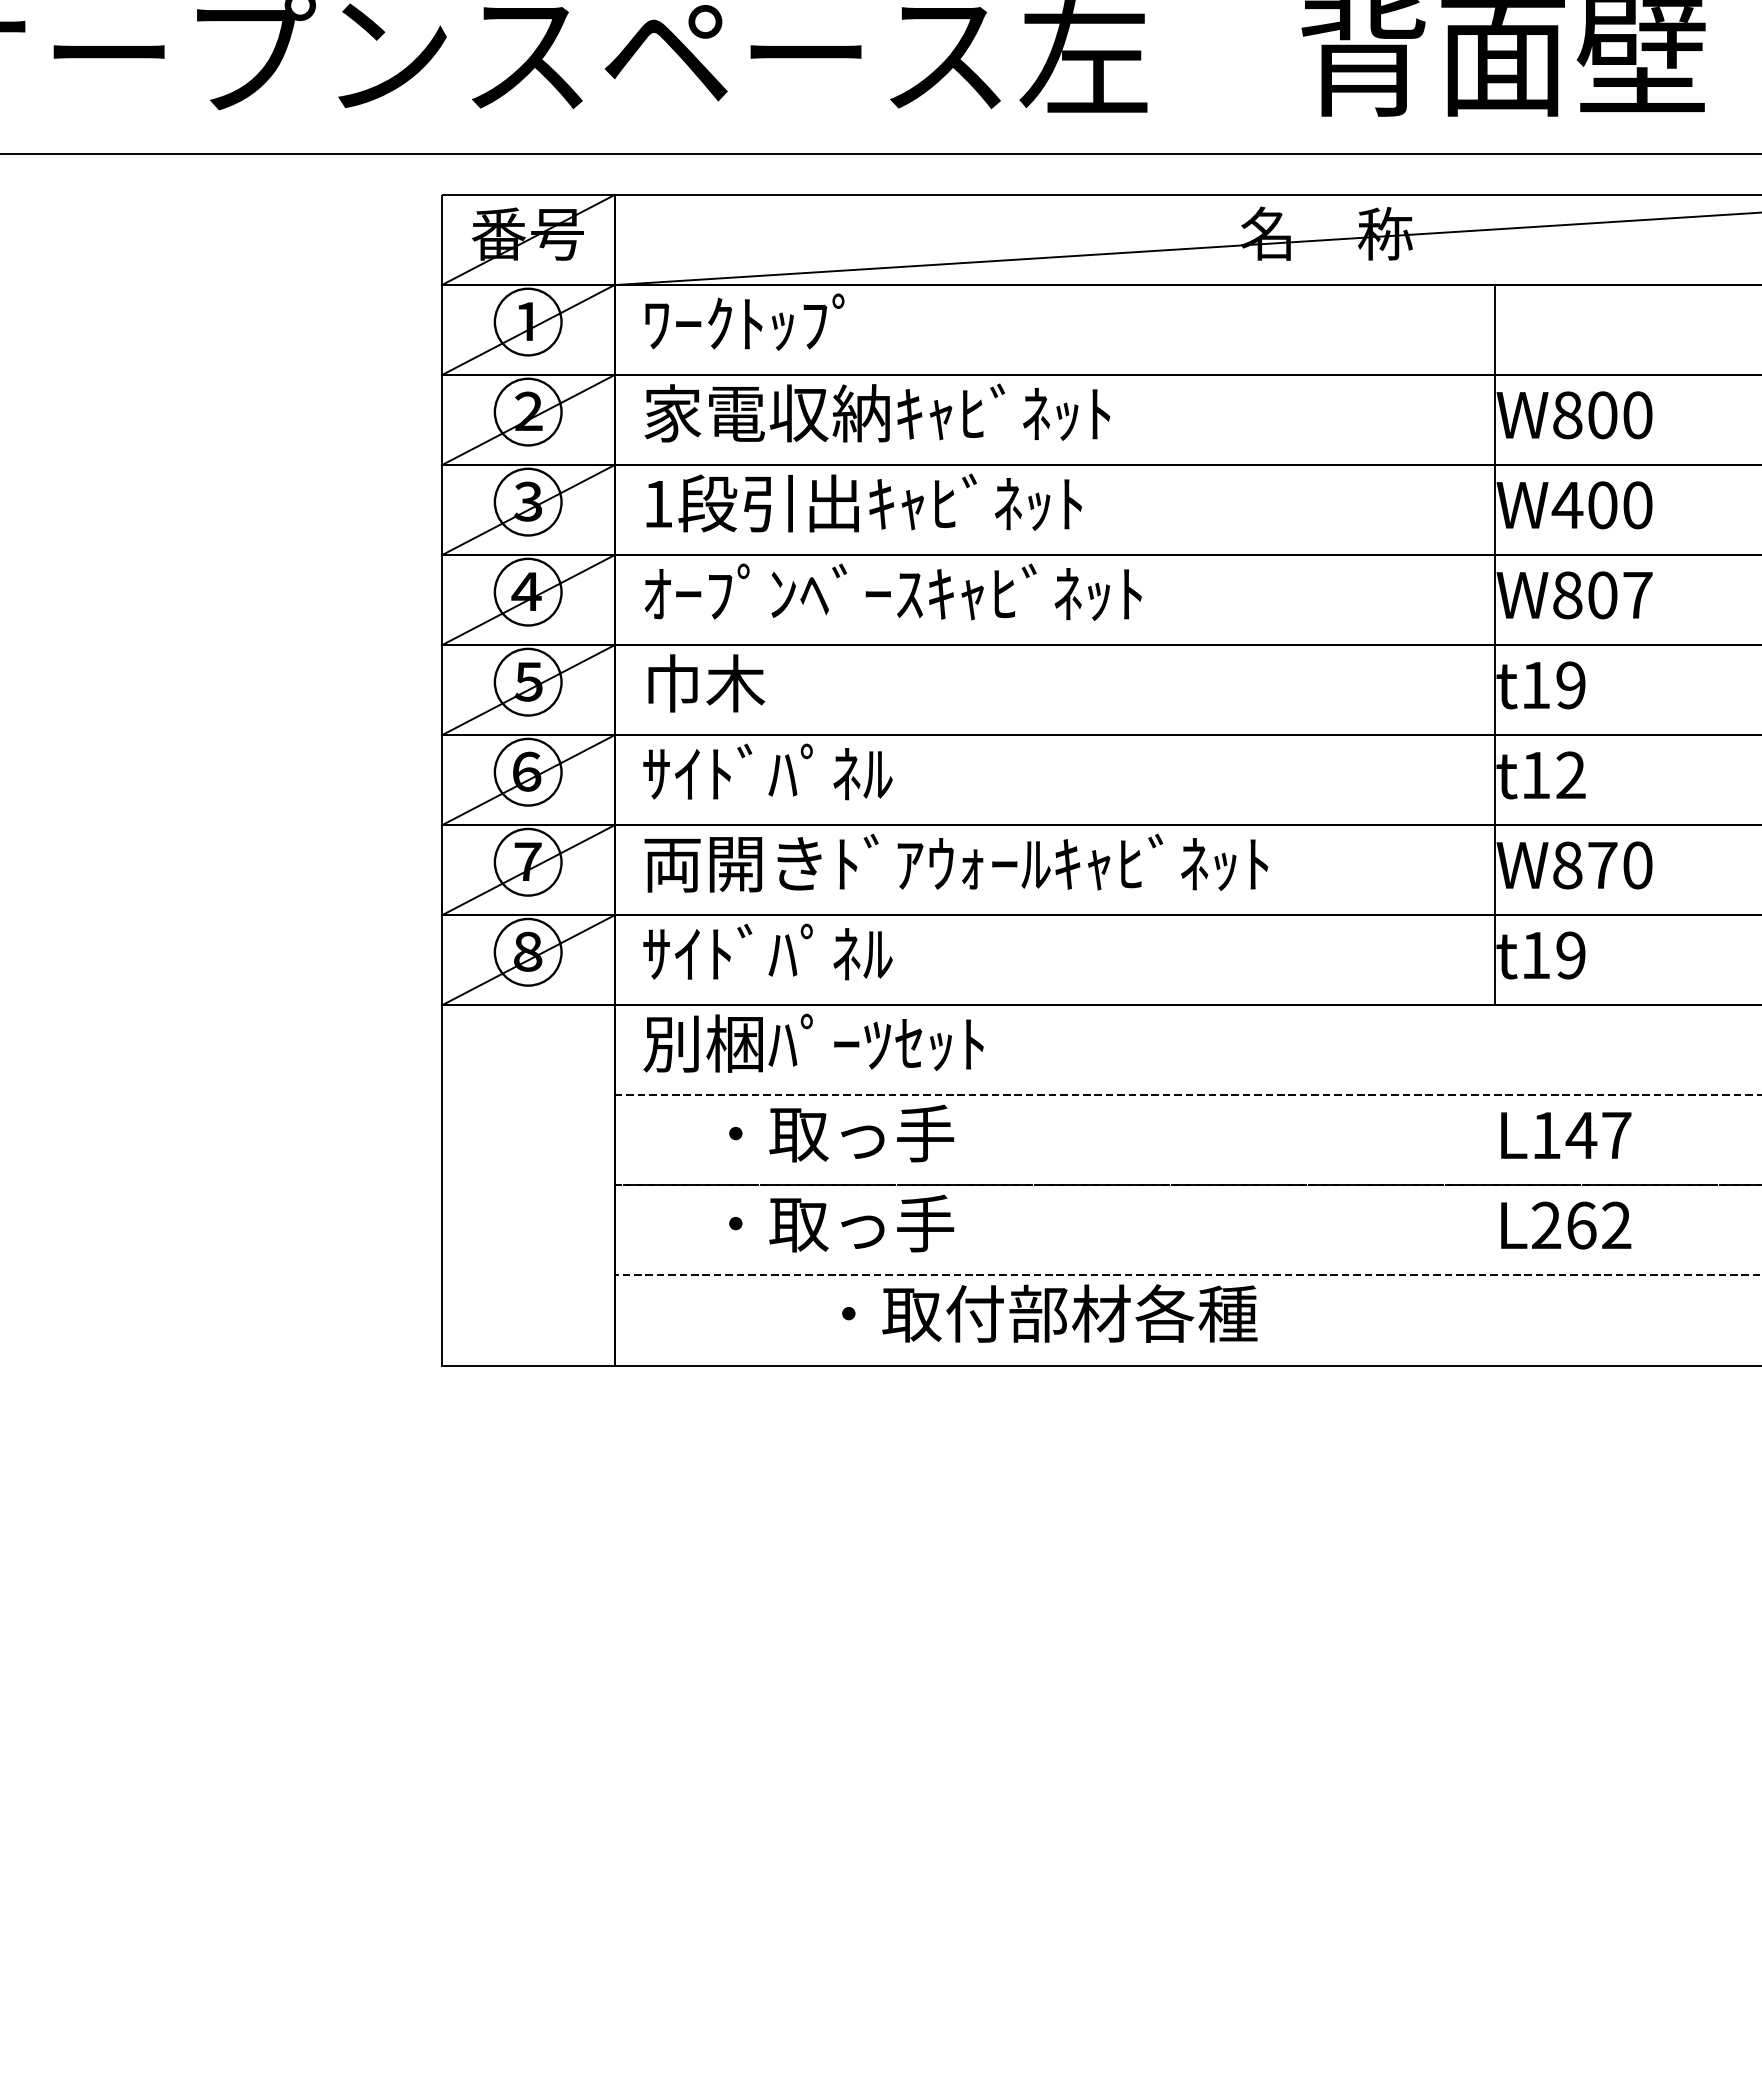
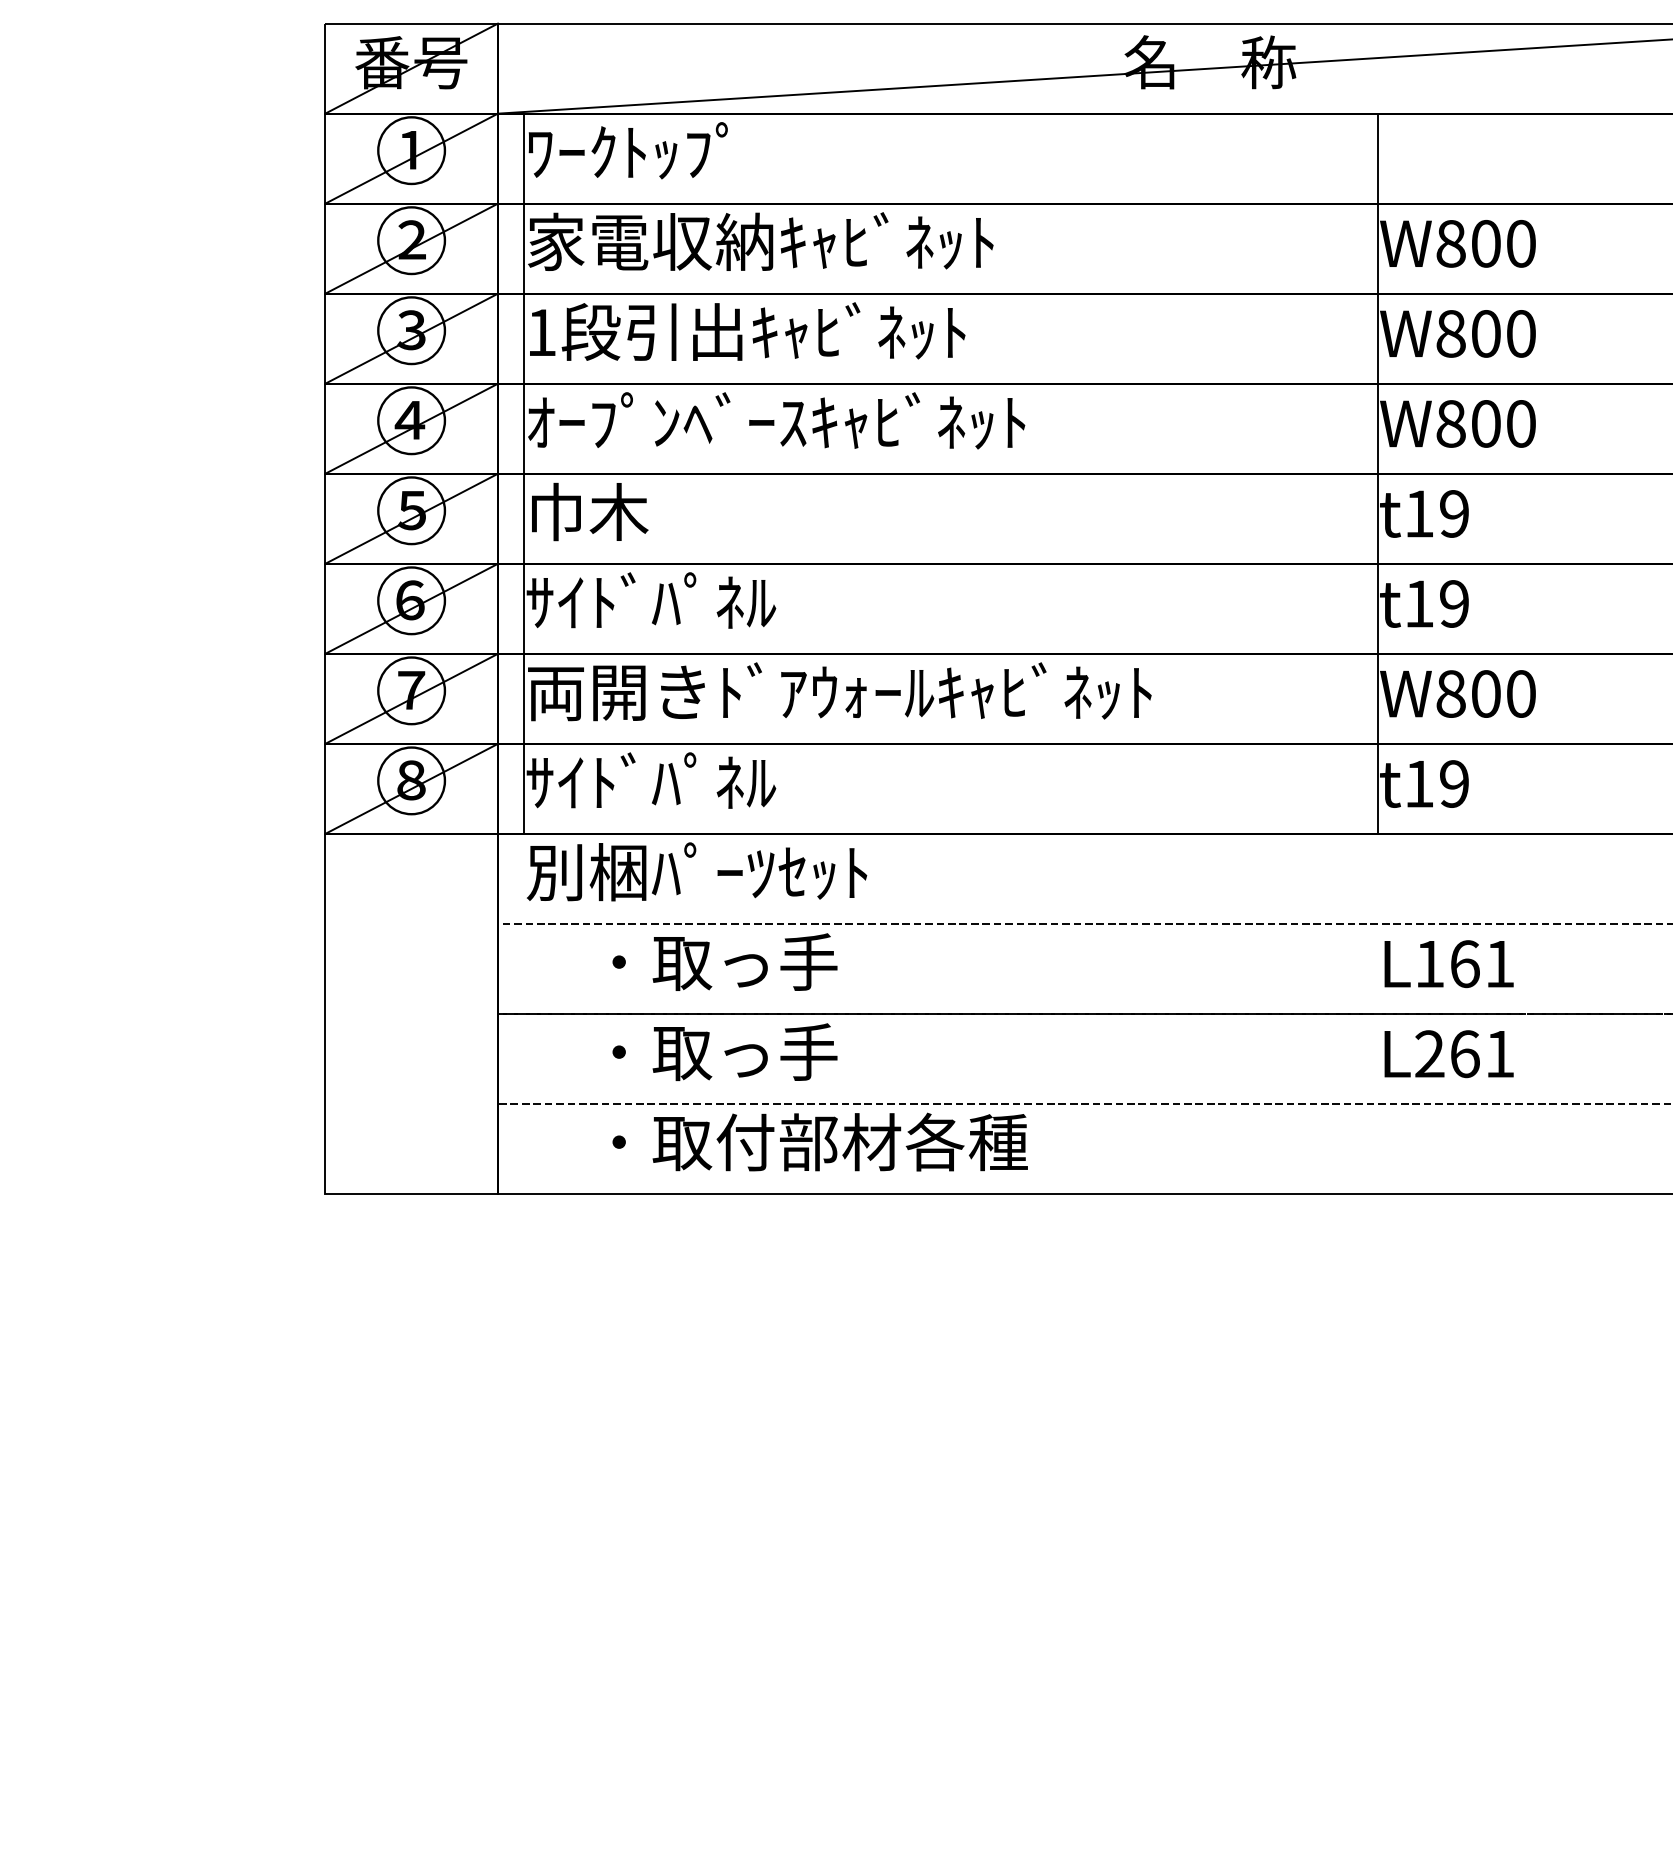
text: (1567, 505) -> (1450, 334), W400 -> W800
text: (1637, 595) -> (1520, 424), W807 -> W800
line: (641, 645) -> (524, 474), added
text: (1570, 775) -> (1453, 604), t12 -> t19
text: (1602, 865) -> (1485, 694), W870 -> W800
text: (1598, 1135) -> (1481, 964), L147 -> L161
text: (1616, 1224) -> (1499, 1053), L262 -> L261
text: (1049, 1313) -> (819, 1142), moved

